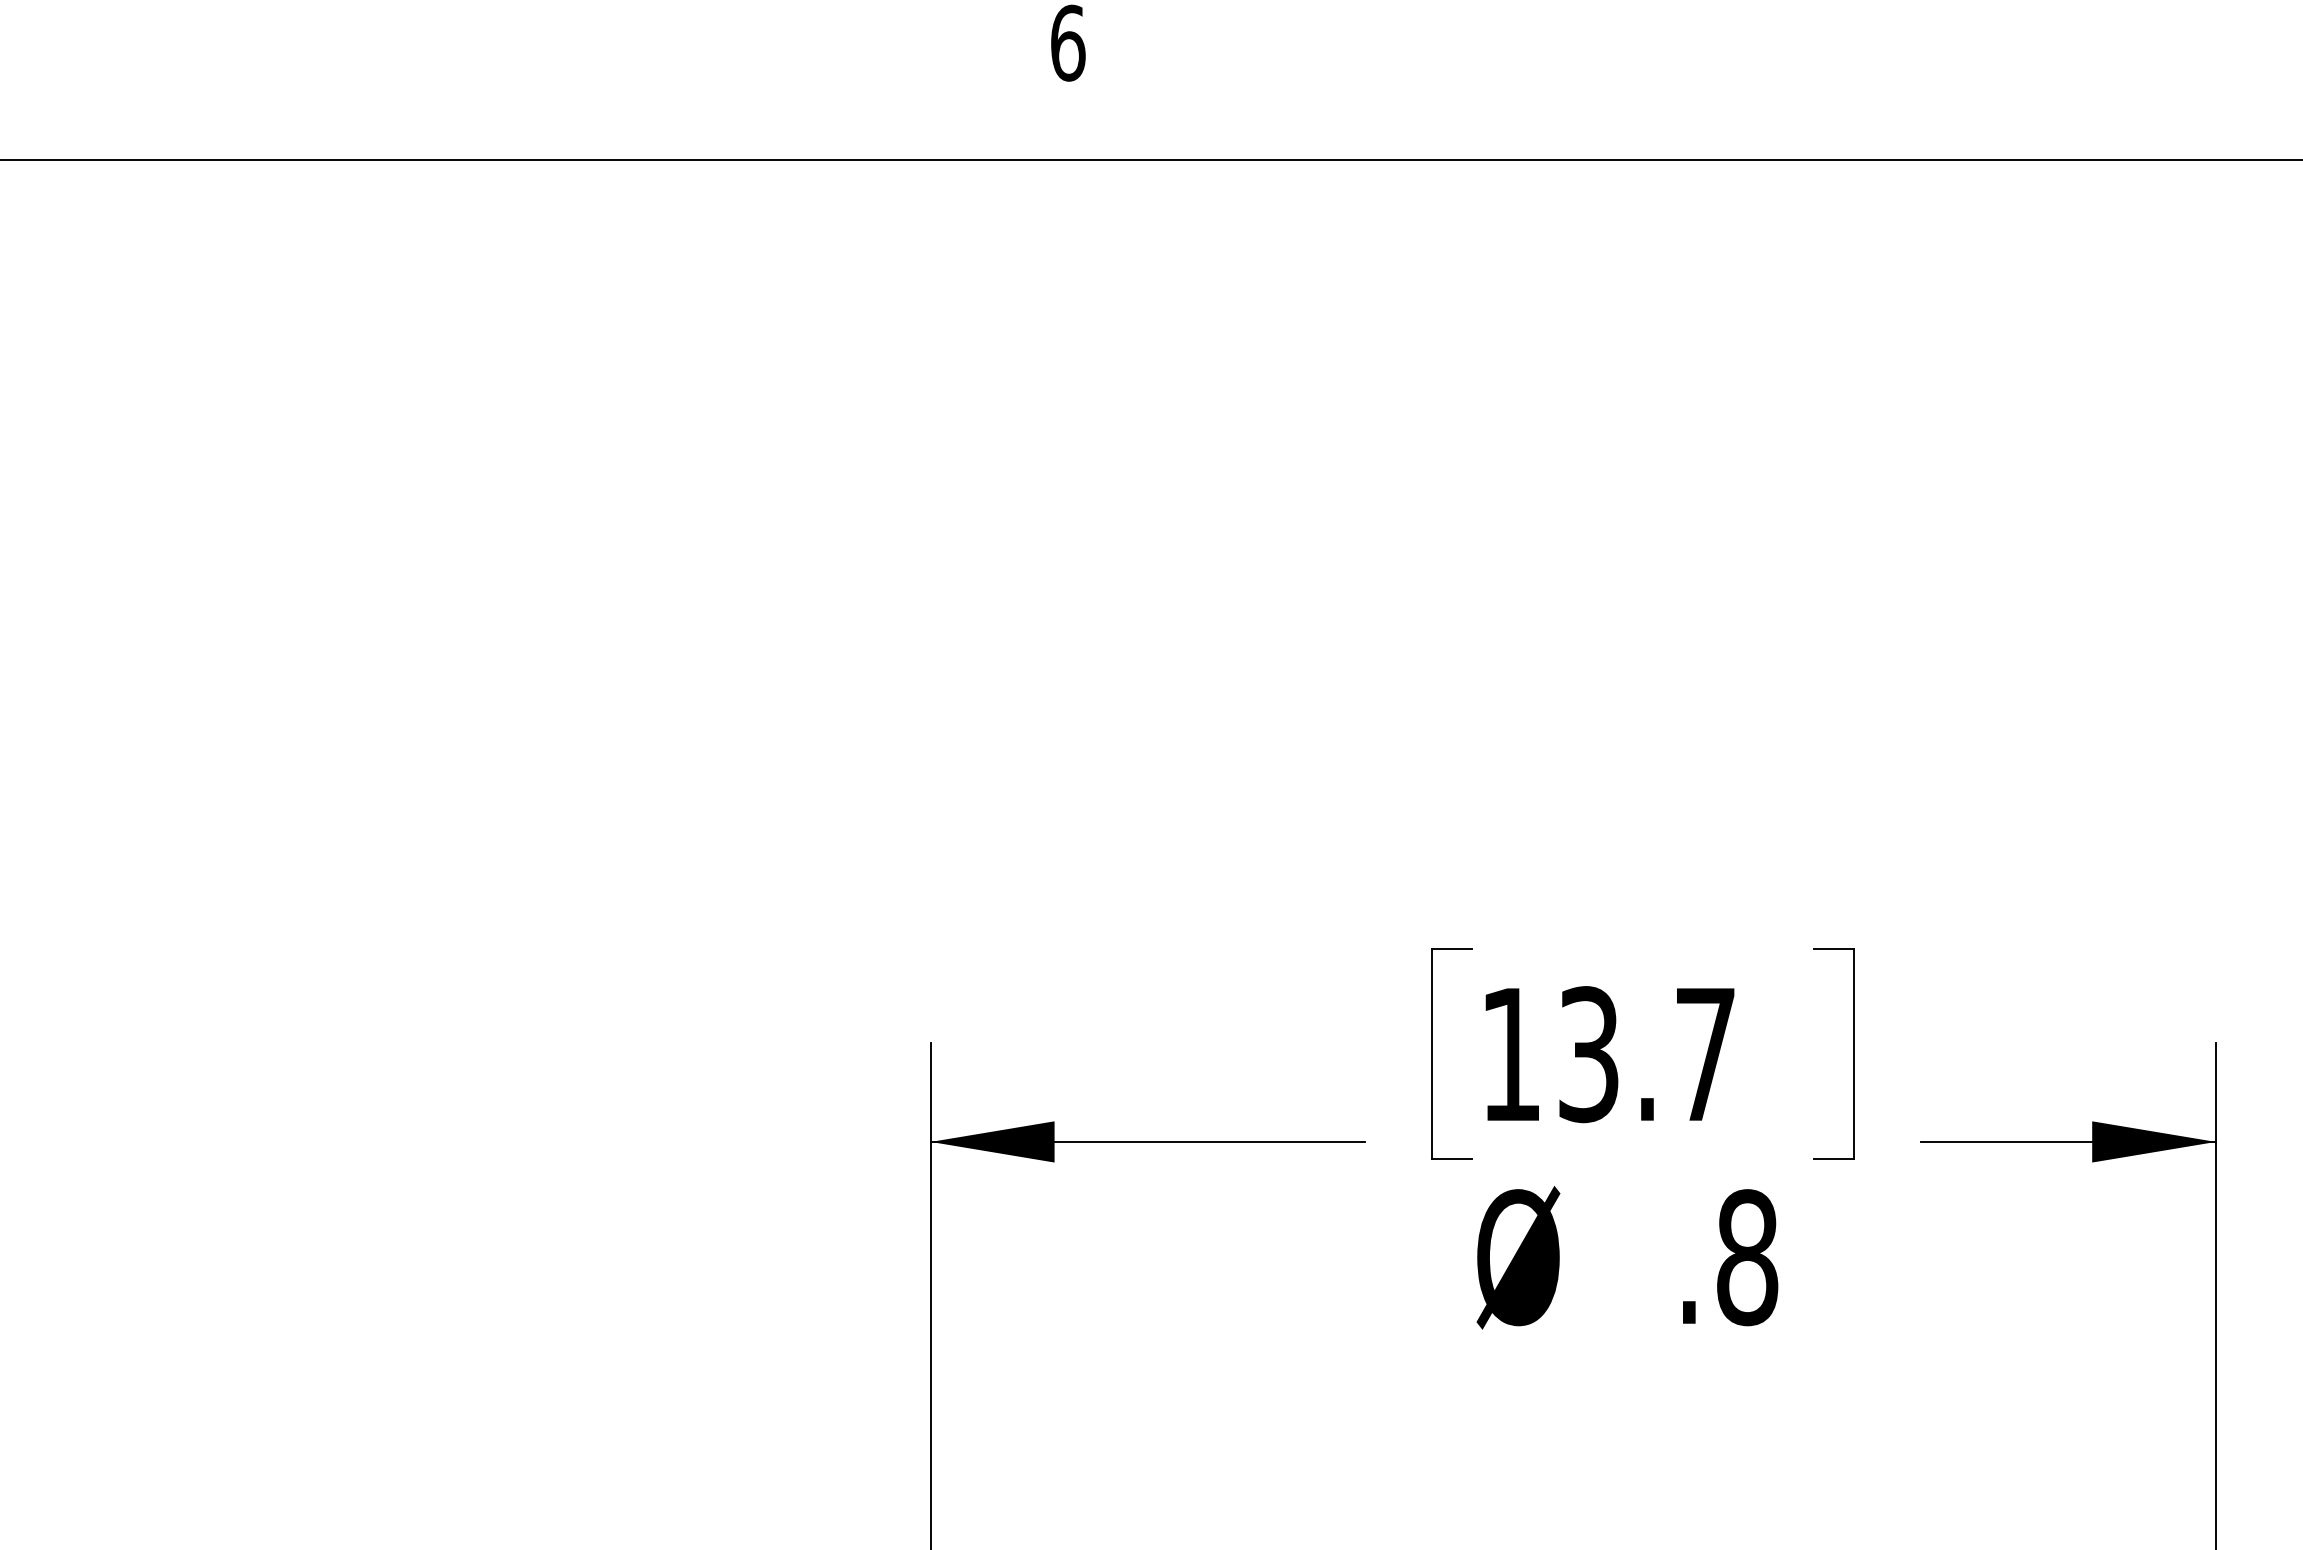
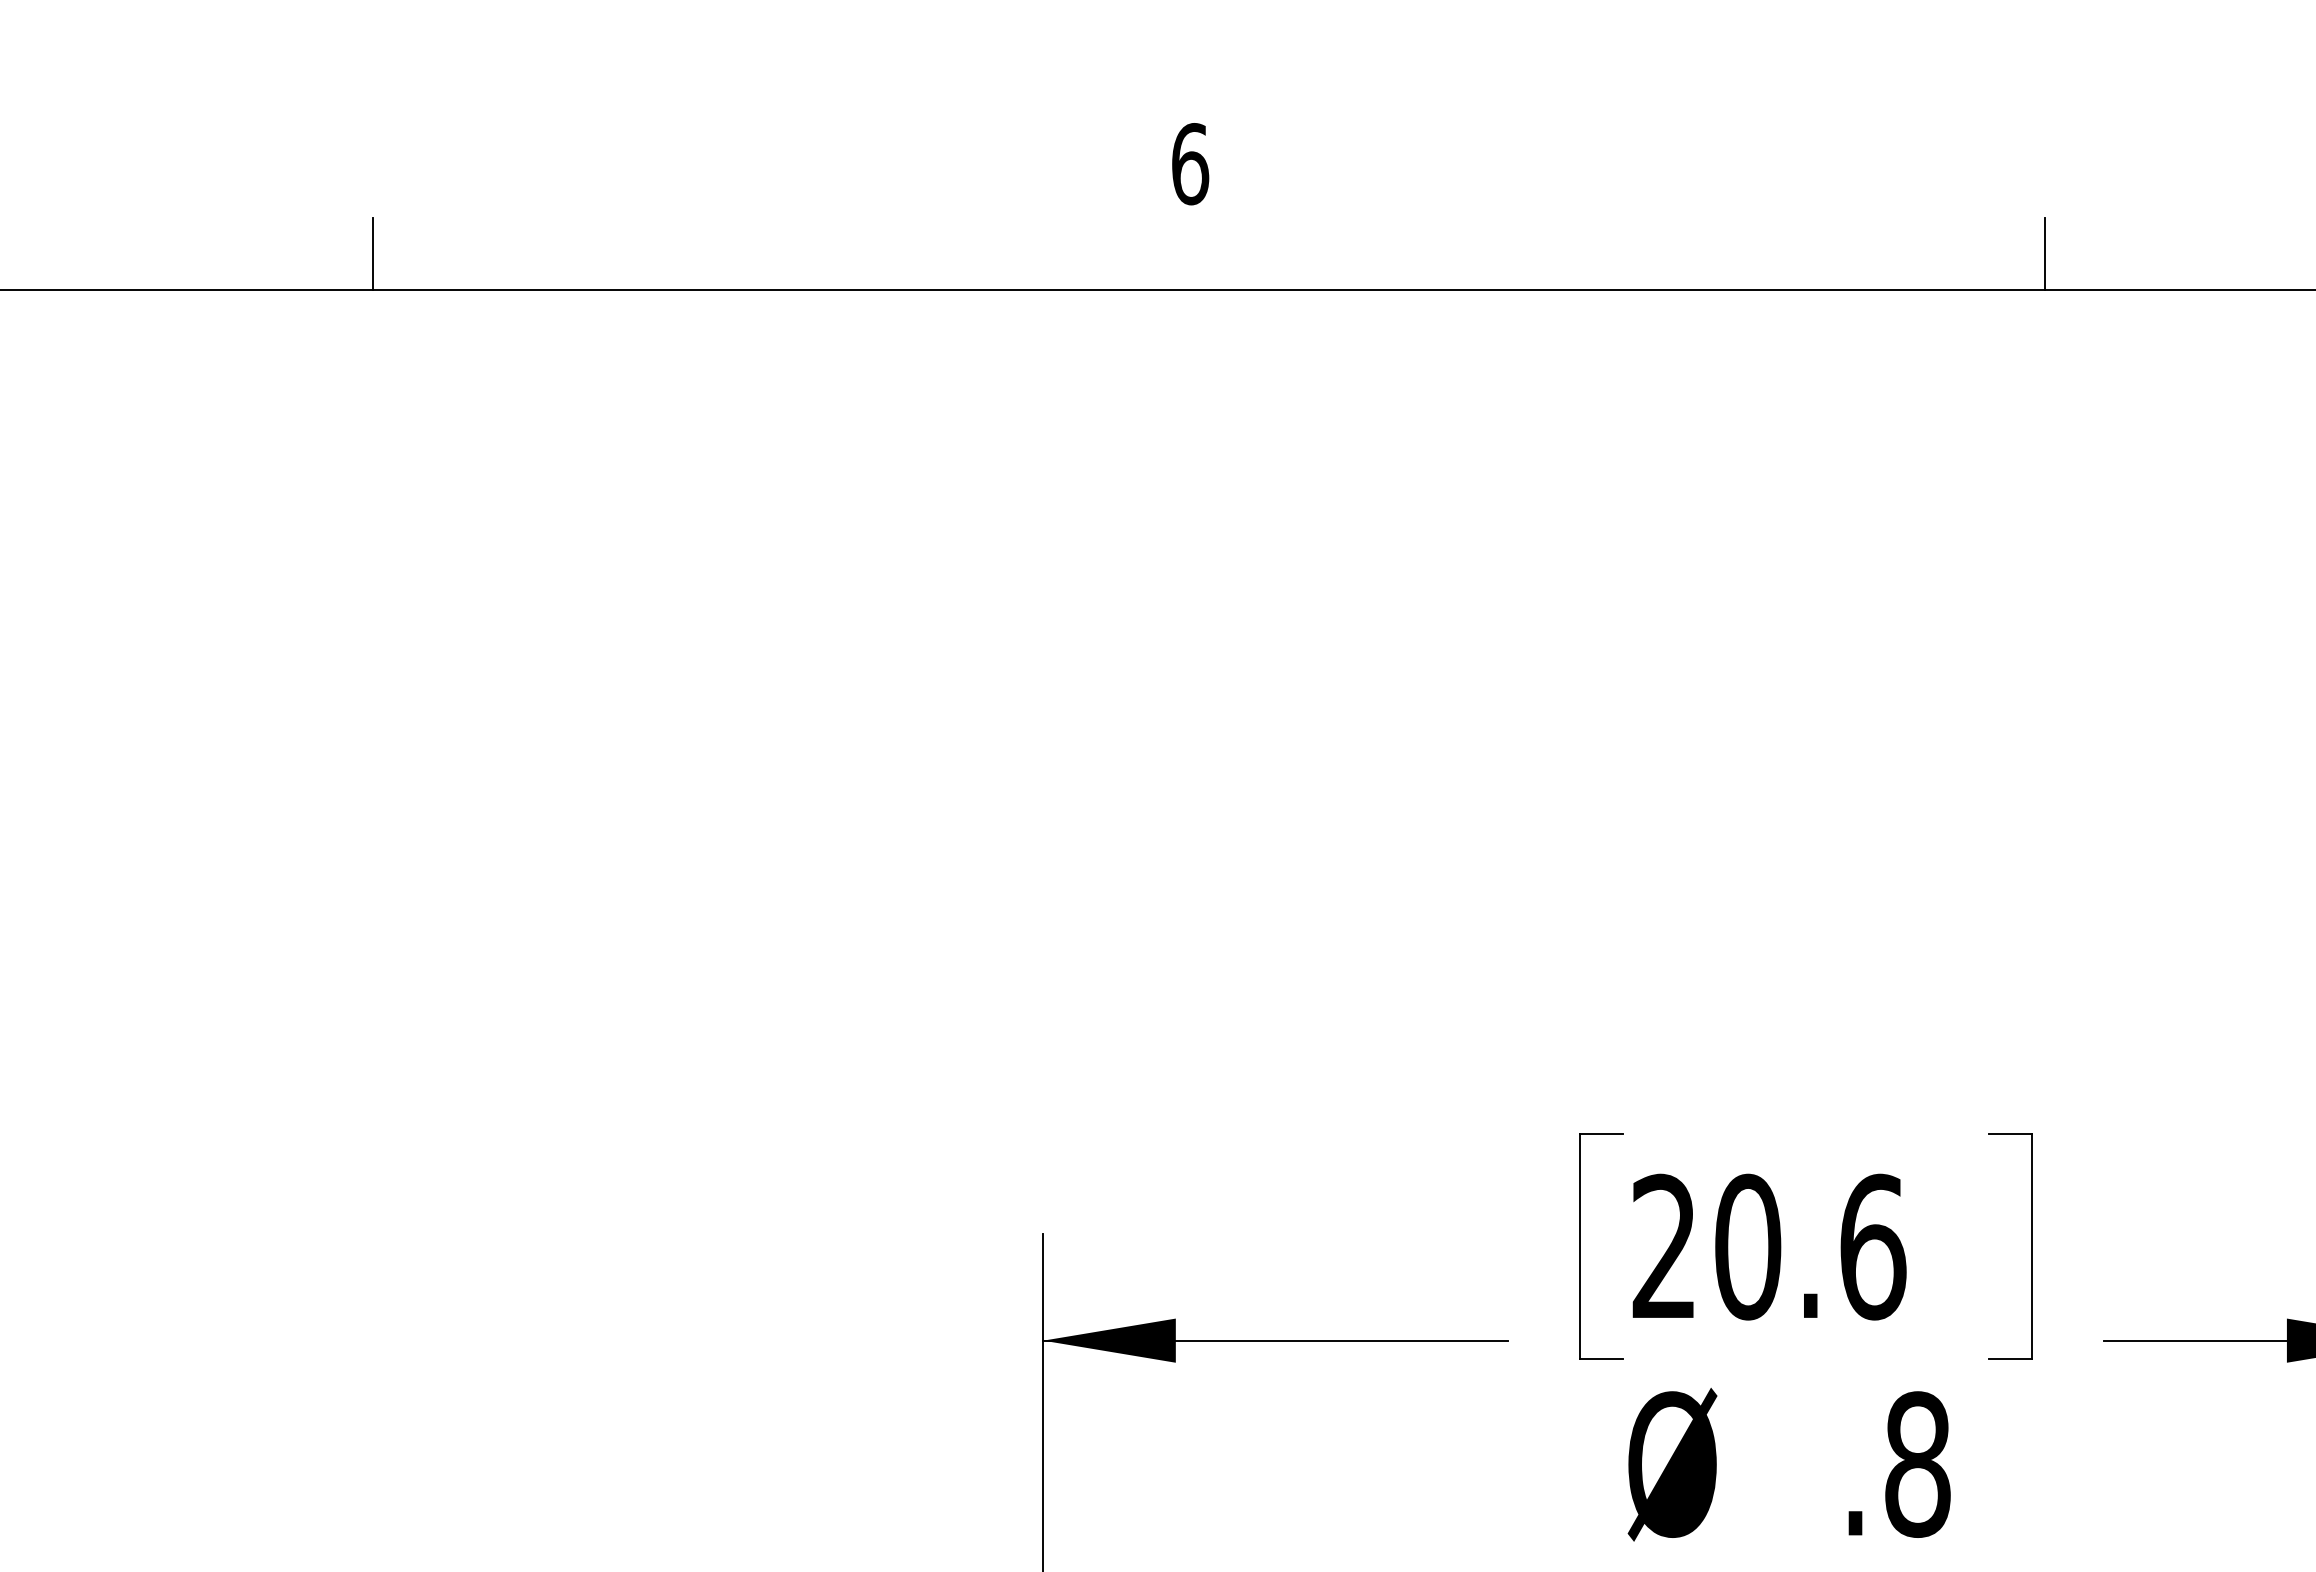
line: (304, 126) -> (372, 253), added
line: (1866, 126) -> (2045, 253), added
text: (1609, 1054) -> (1770, 1247), 13.7 -> 20.6

